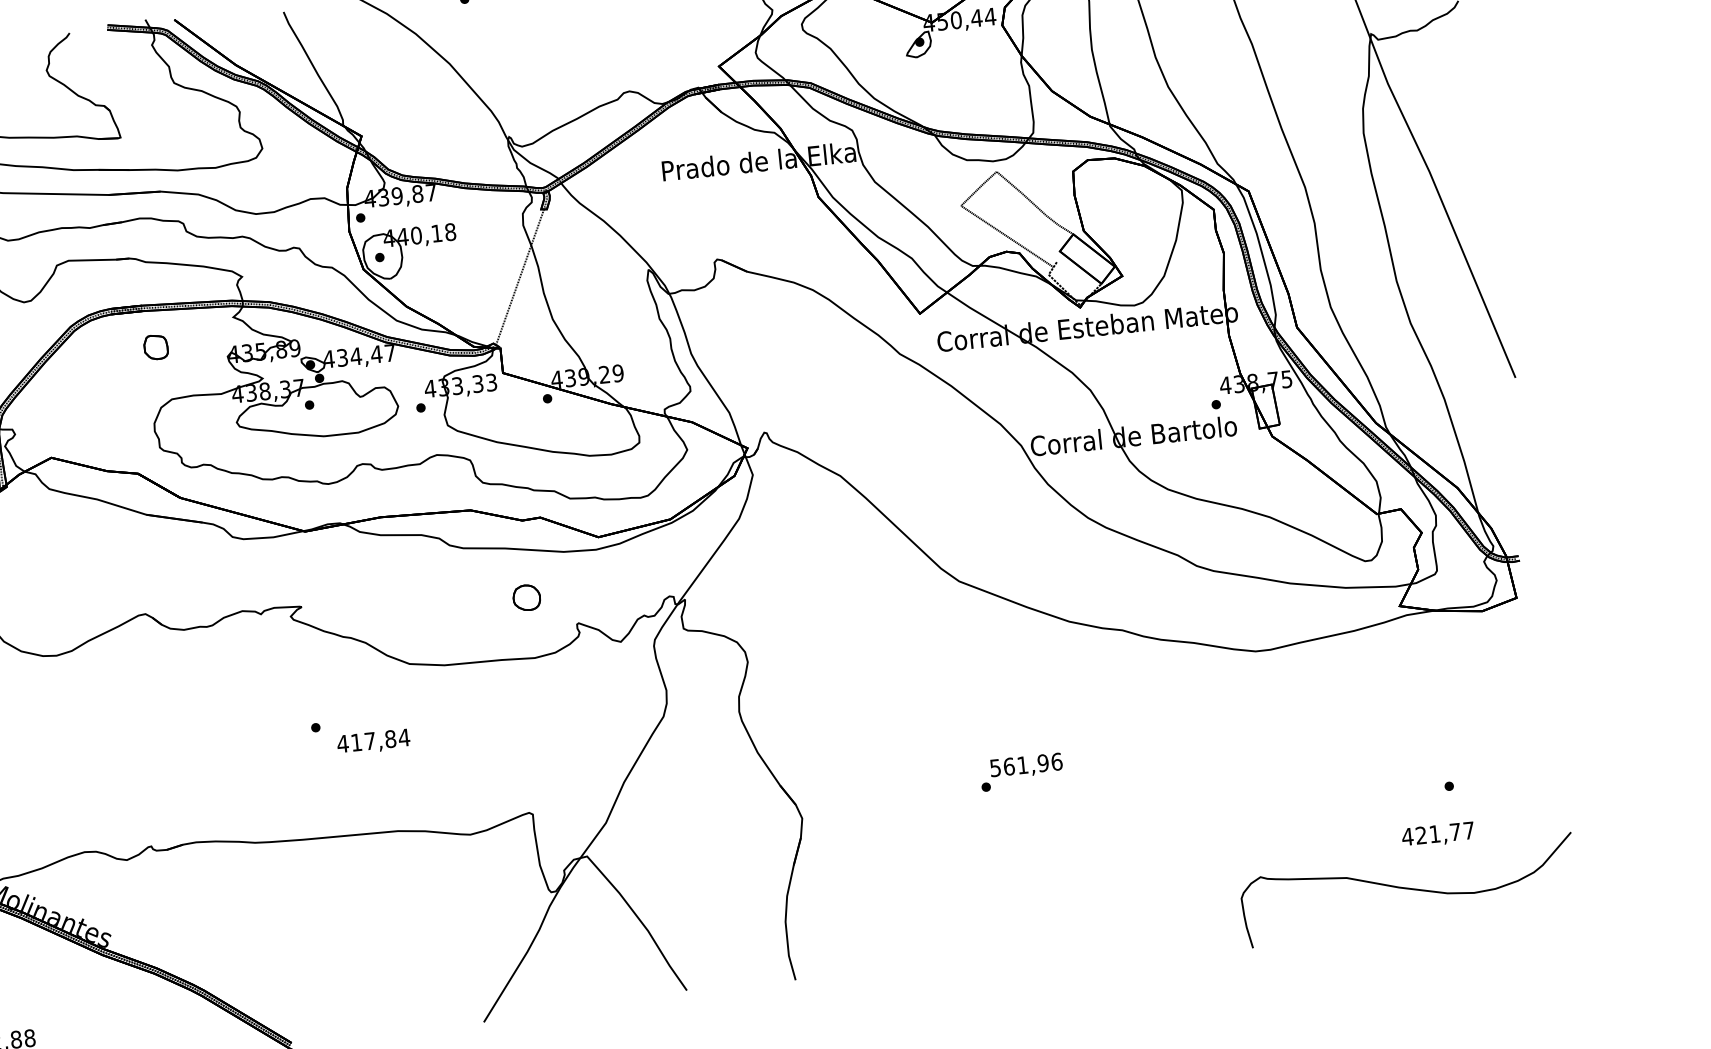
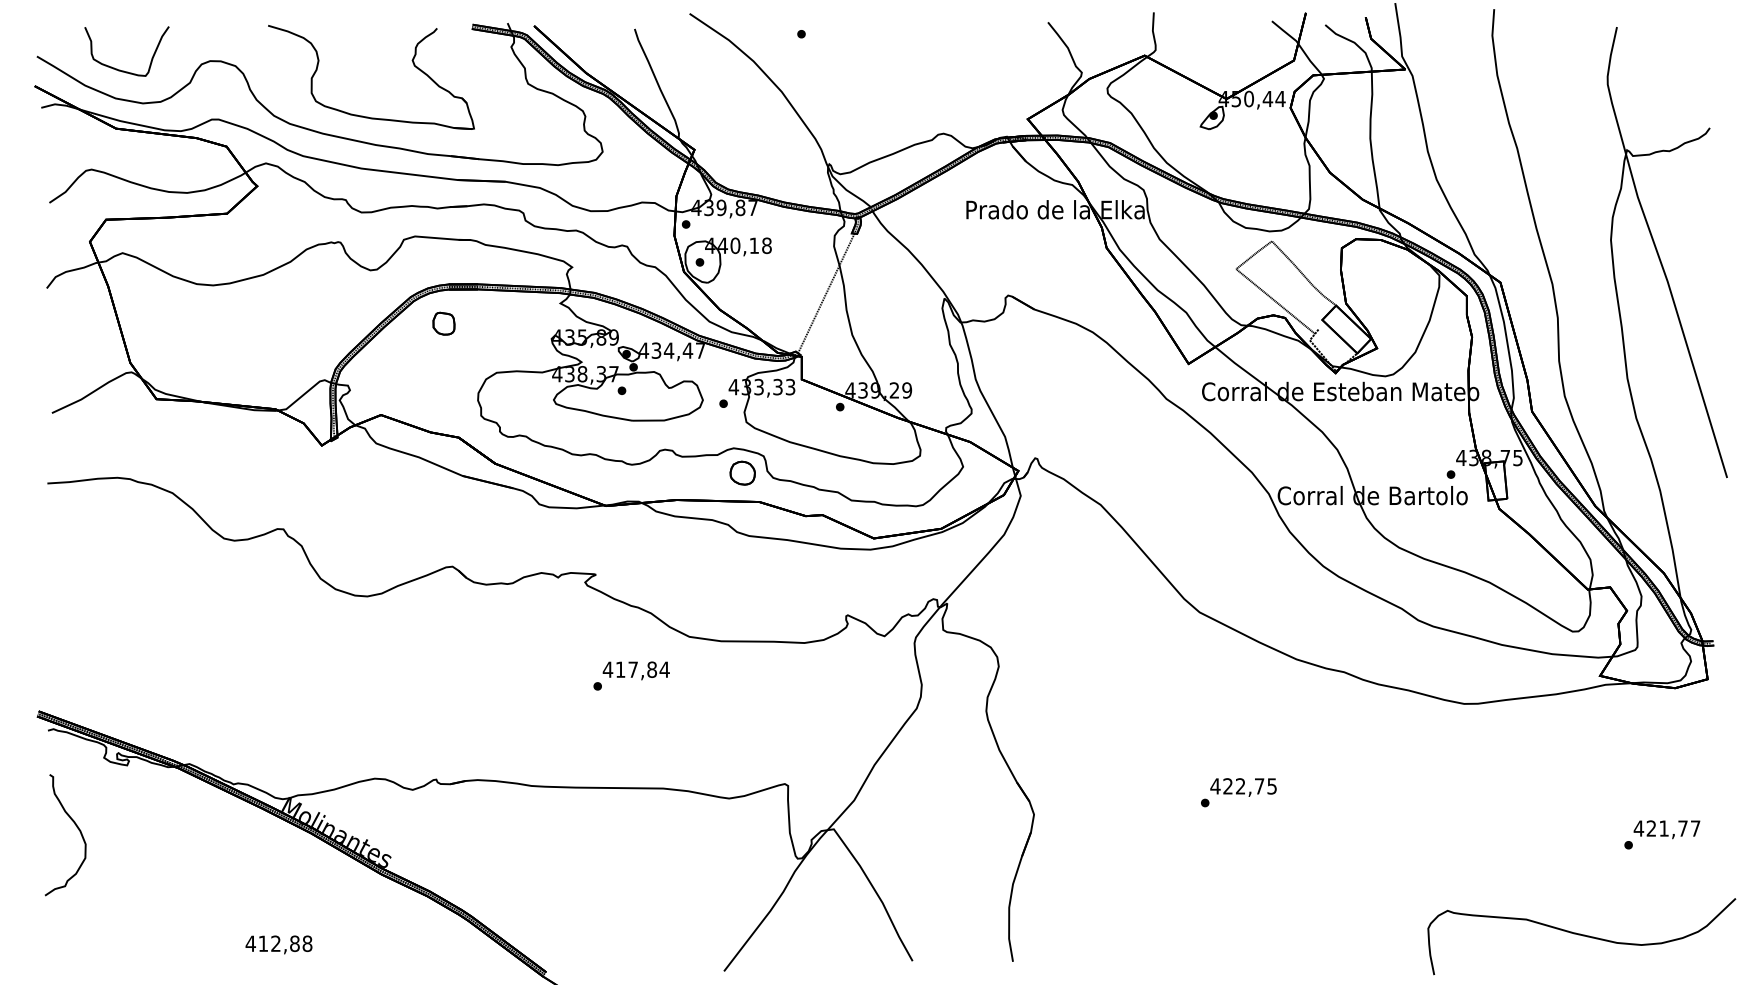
part: (155, 347) -> (443, 323), moved
part: (526, 597) -> (742, 472), moved
text: (372, 741) -> (635, 670), moved
text: (1025, 765) -> (1243, 786), 561,96 -> 422,75
text: (1437, 834) -> (1666, 829), moved

